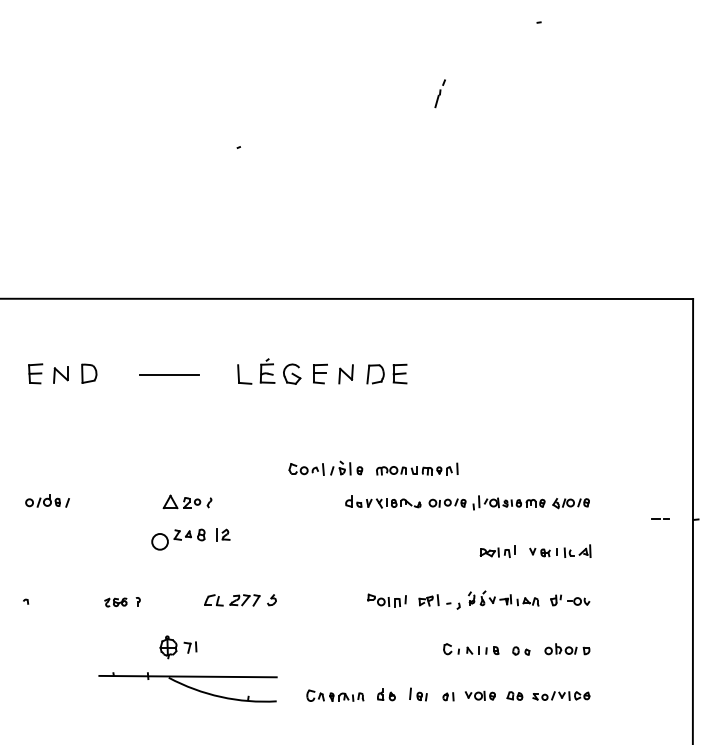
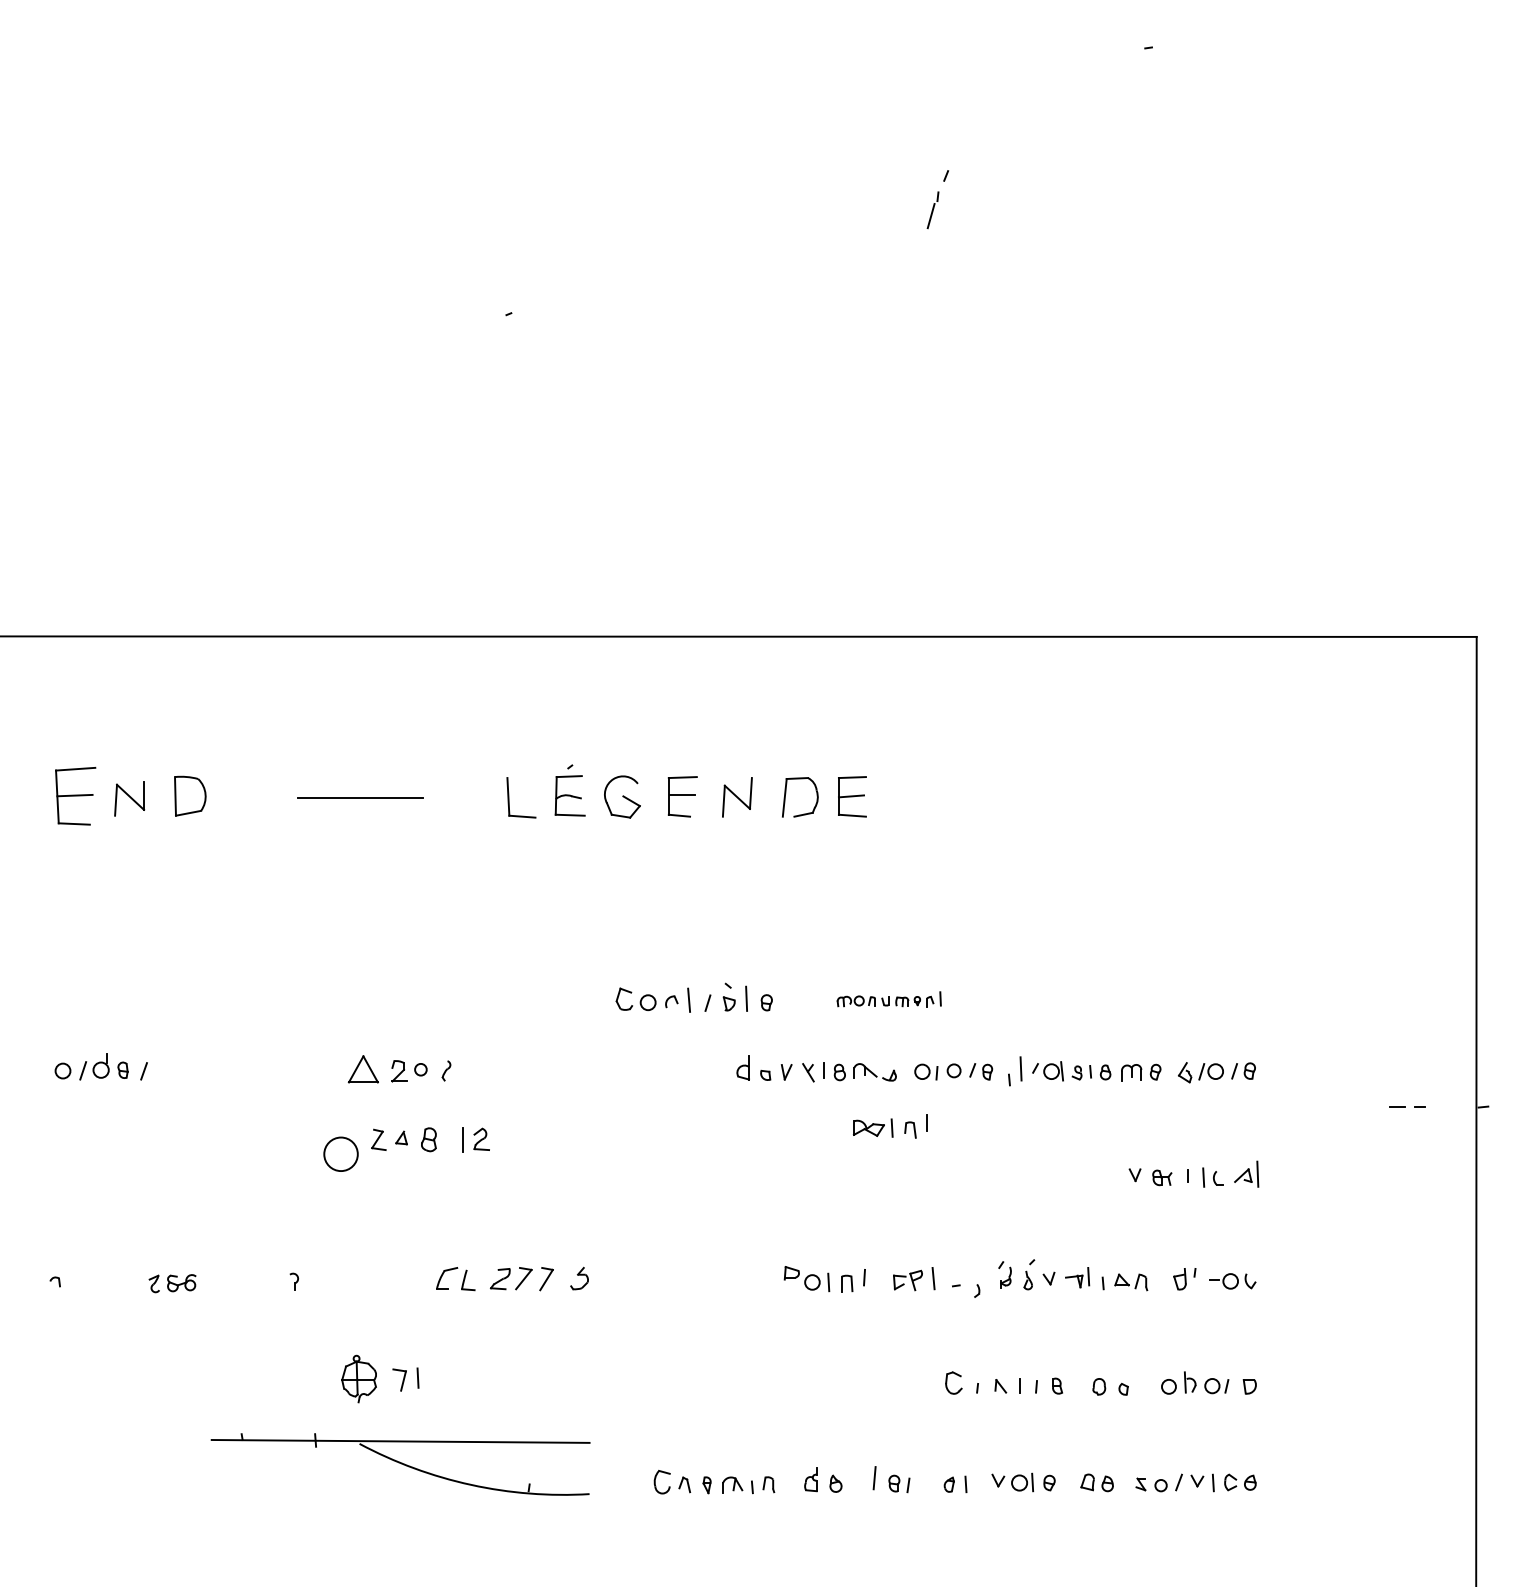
part: (35, 373) -> (75, 795), size x1.4
part: (417, 468) -> (889, 998), size x0.6
part: (497, 551) -> (889, 1125), moved
part: (115, 602) -> (171, 1283), moved

